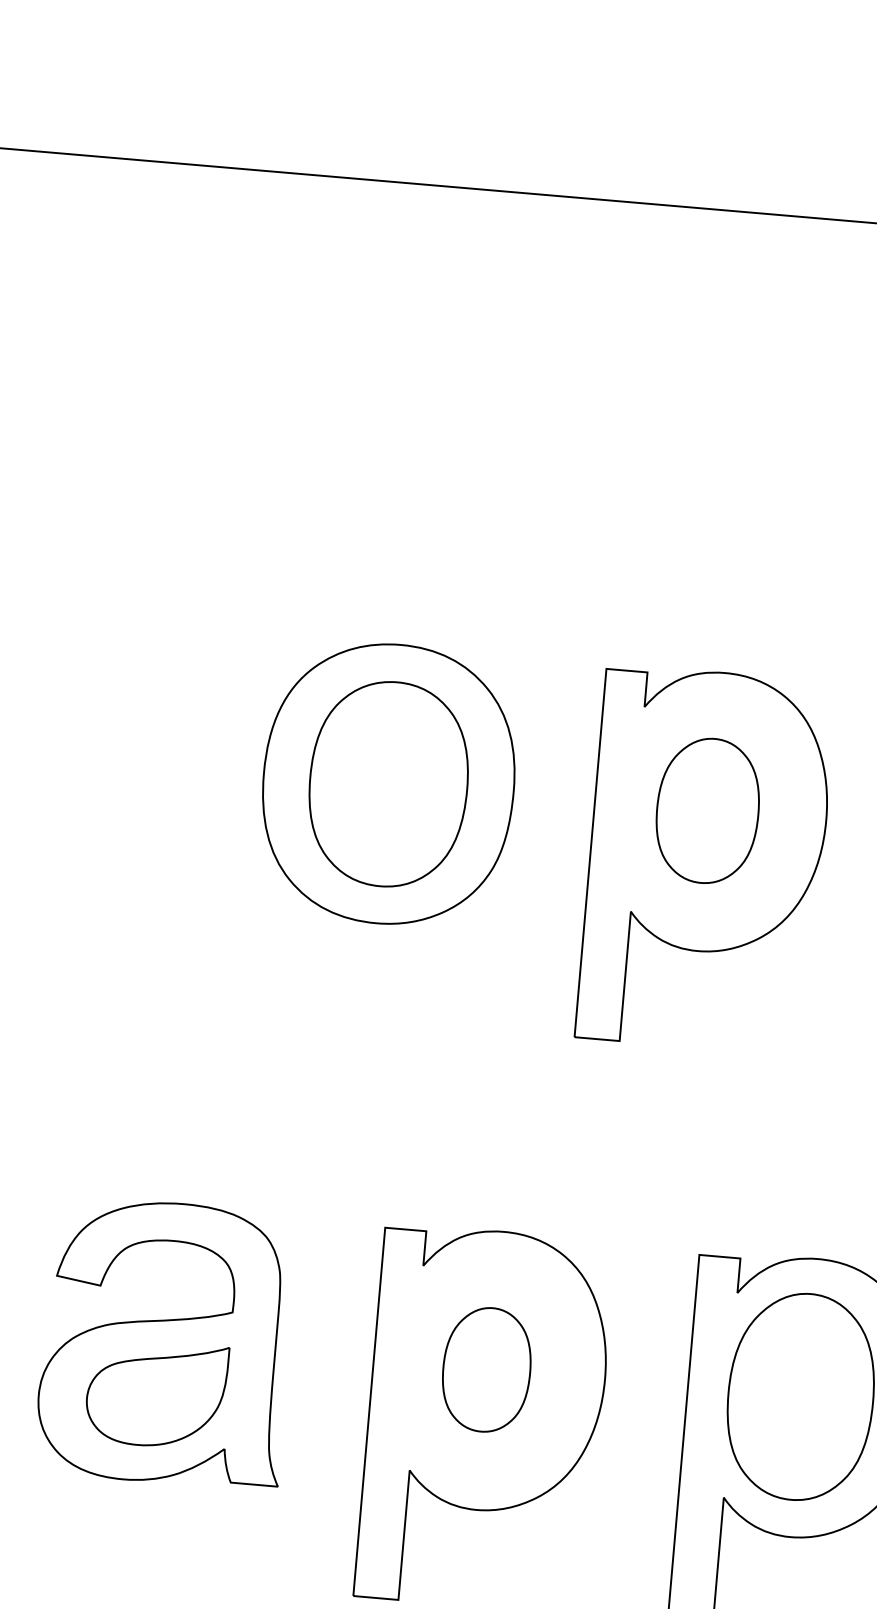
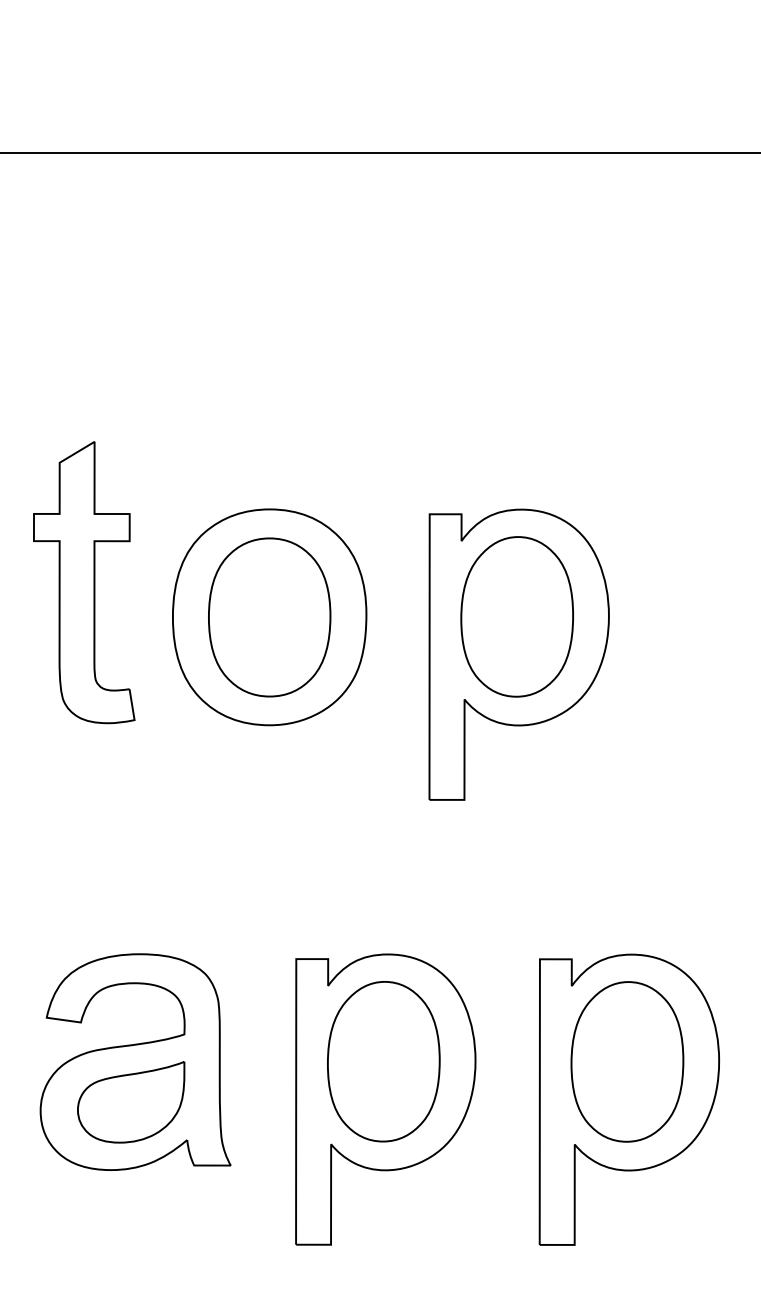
part: (153, 718) -> (84, 582), added
part: (707, 810) -> (516, 616), size x1.43
part: (486, 1369) -> (383, 1061), size x1.67

